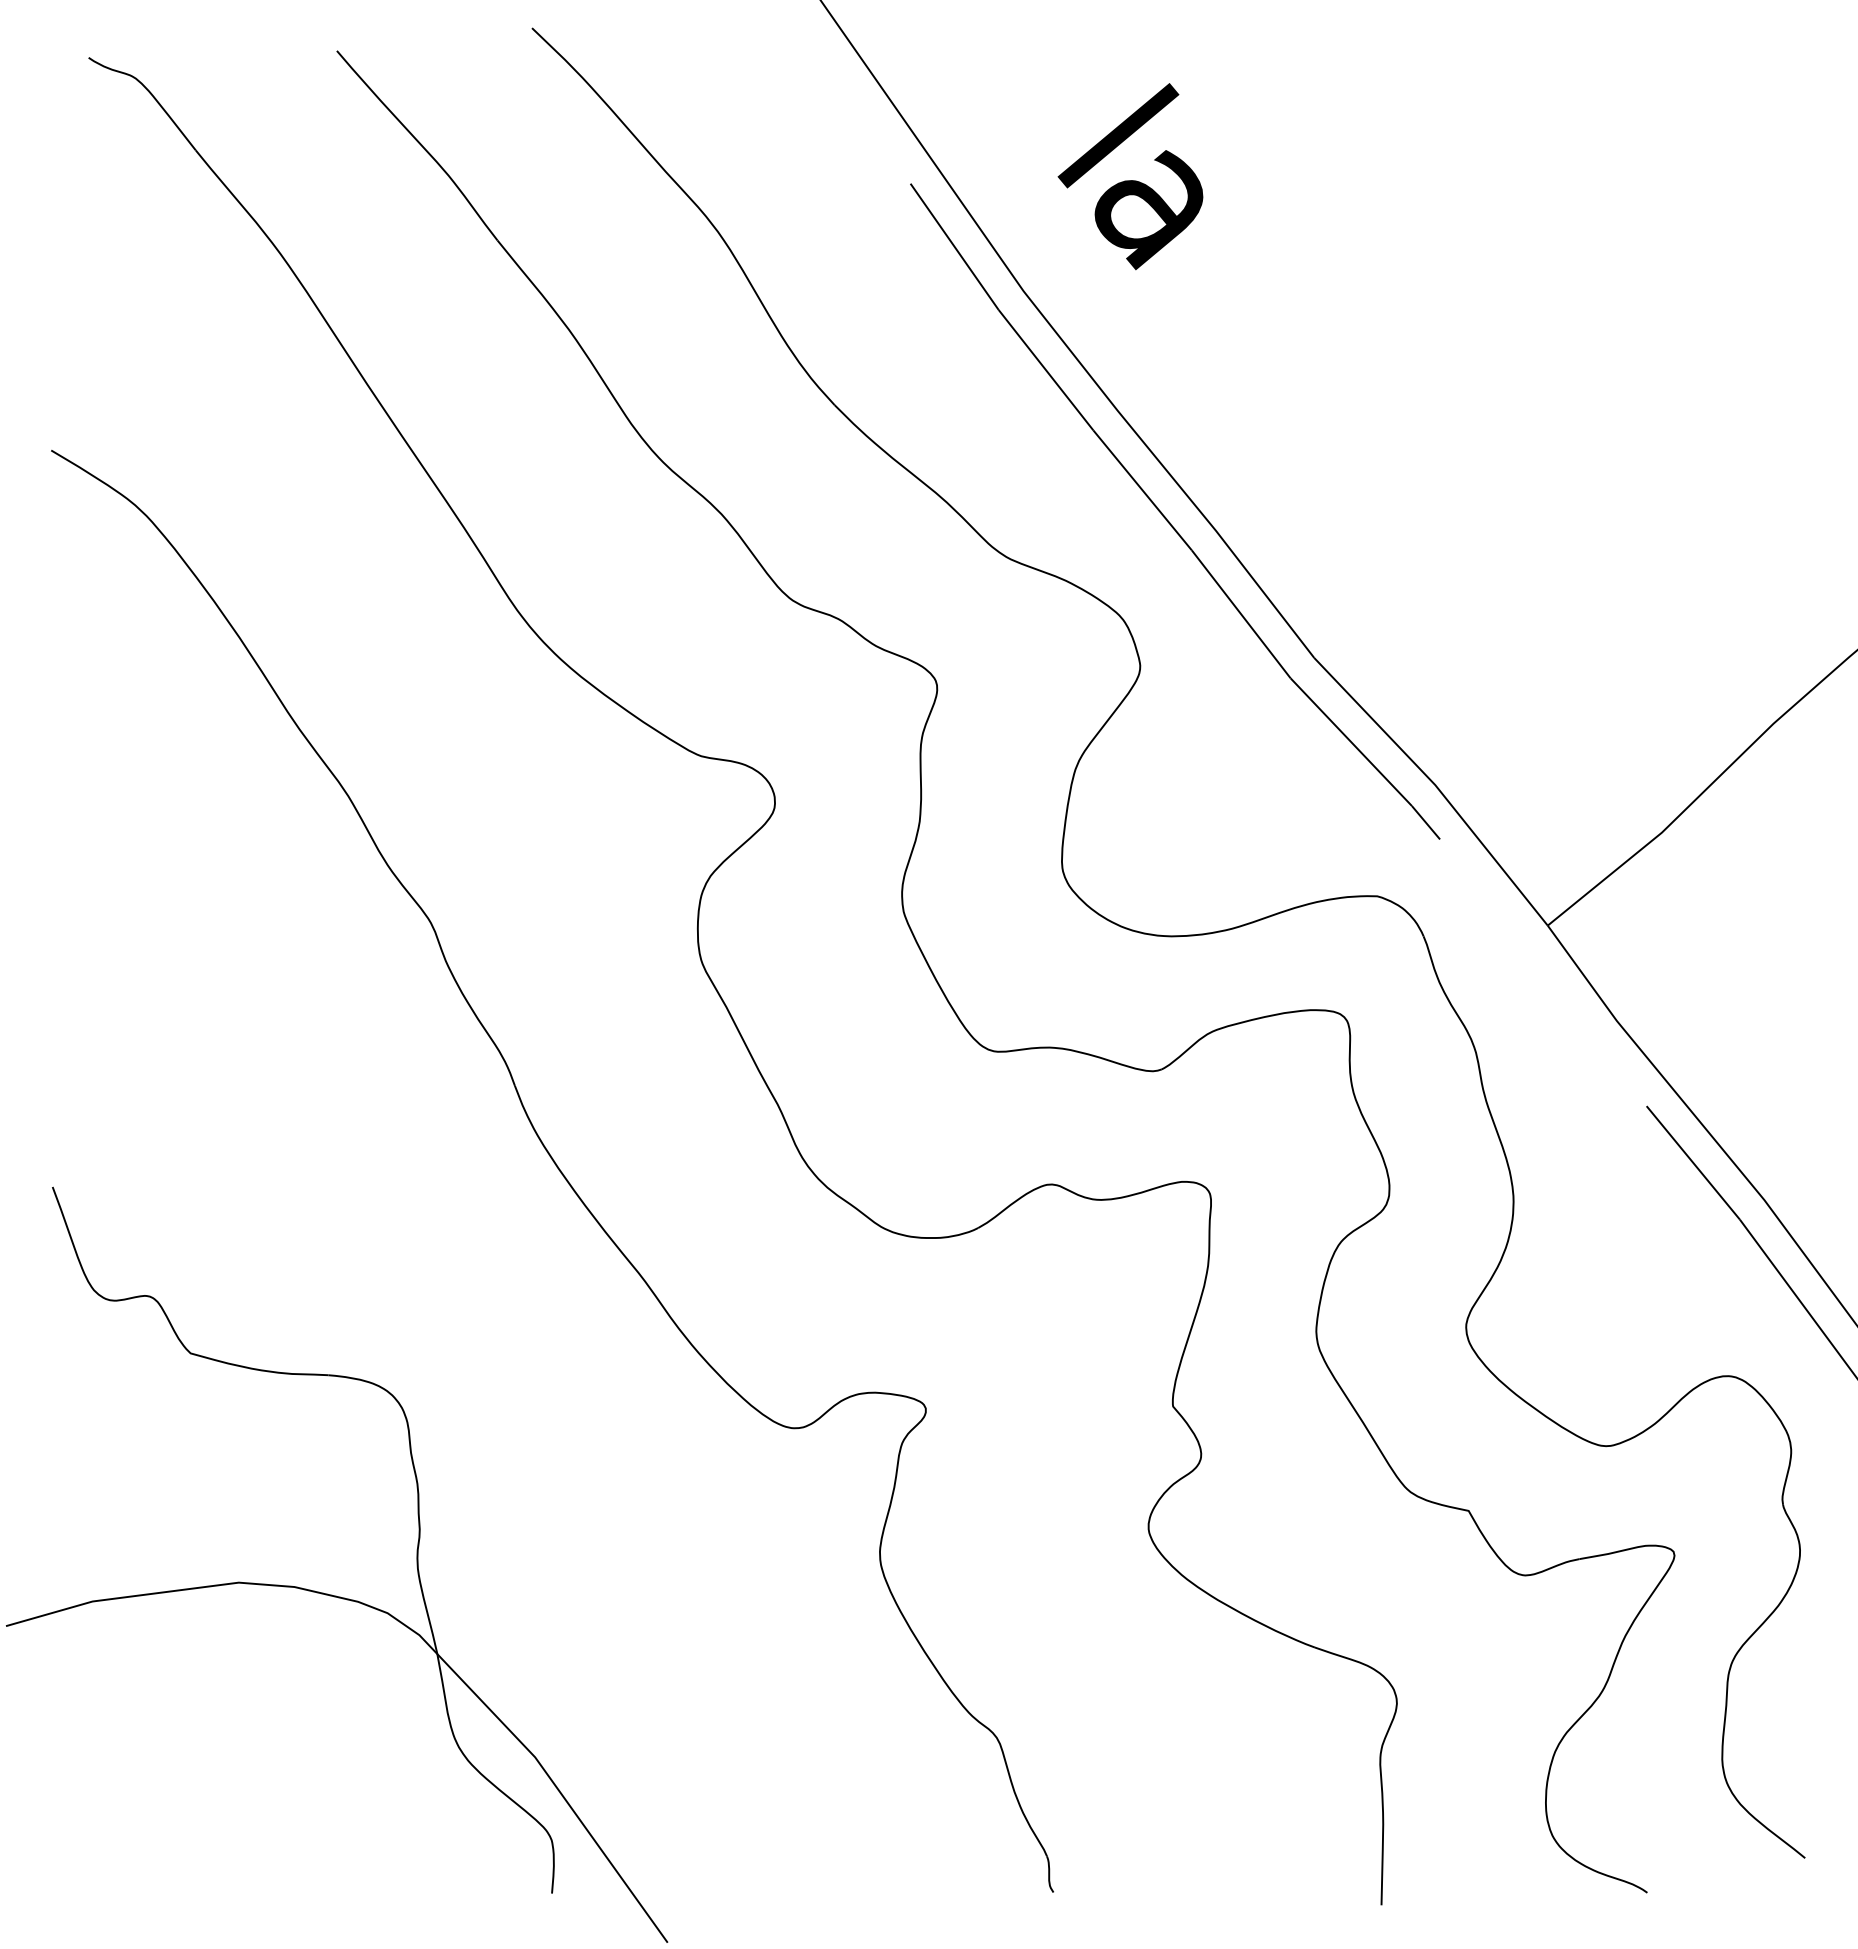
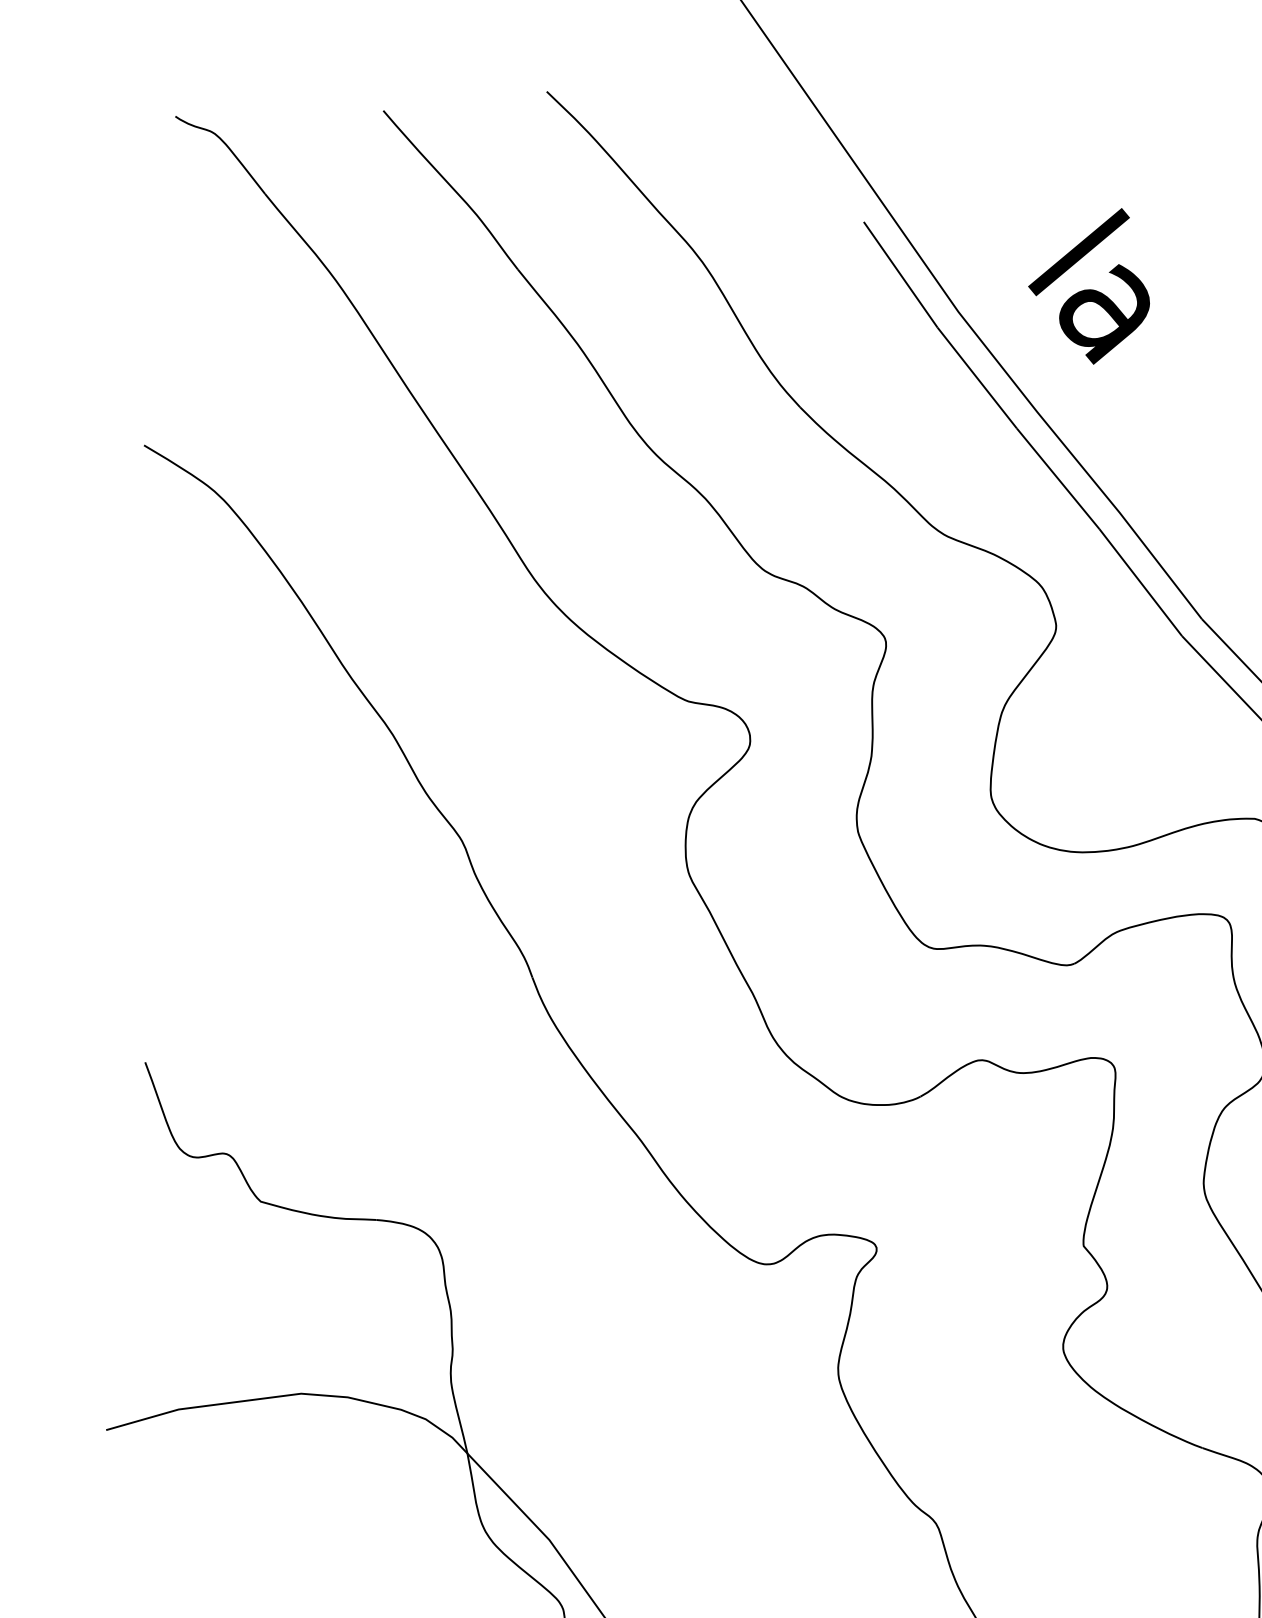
text: (1130, 176) -> (1089, 286), moved

